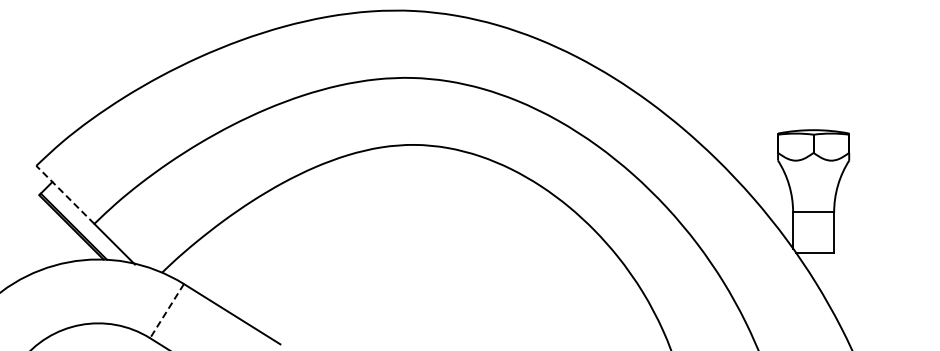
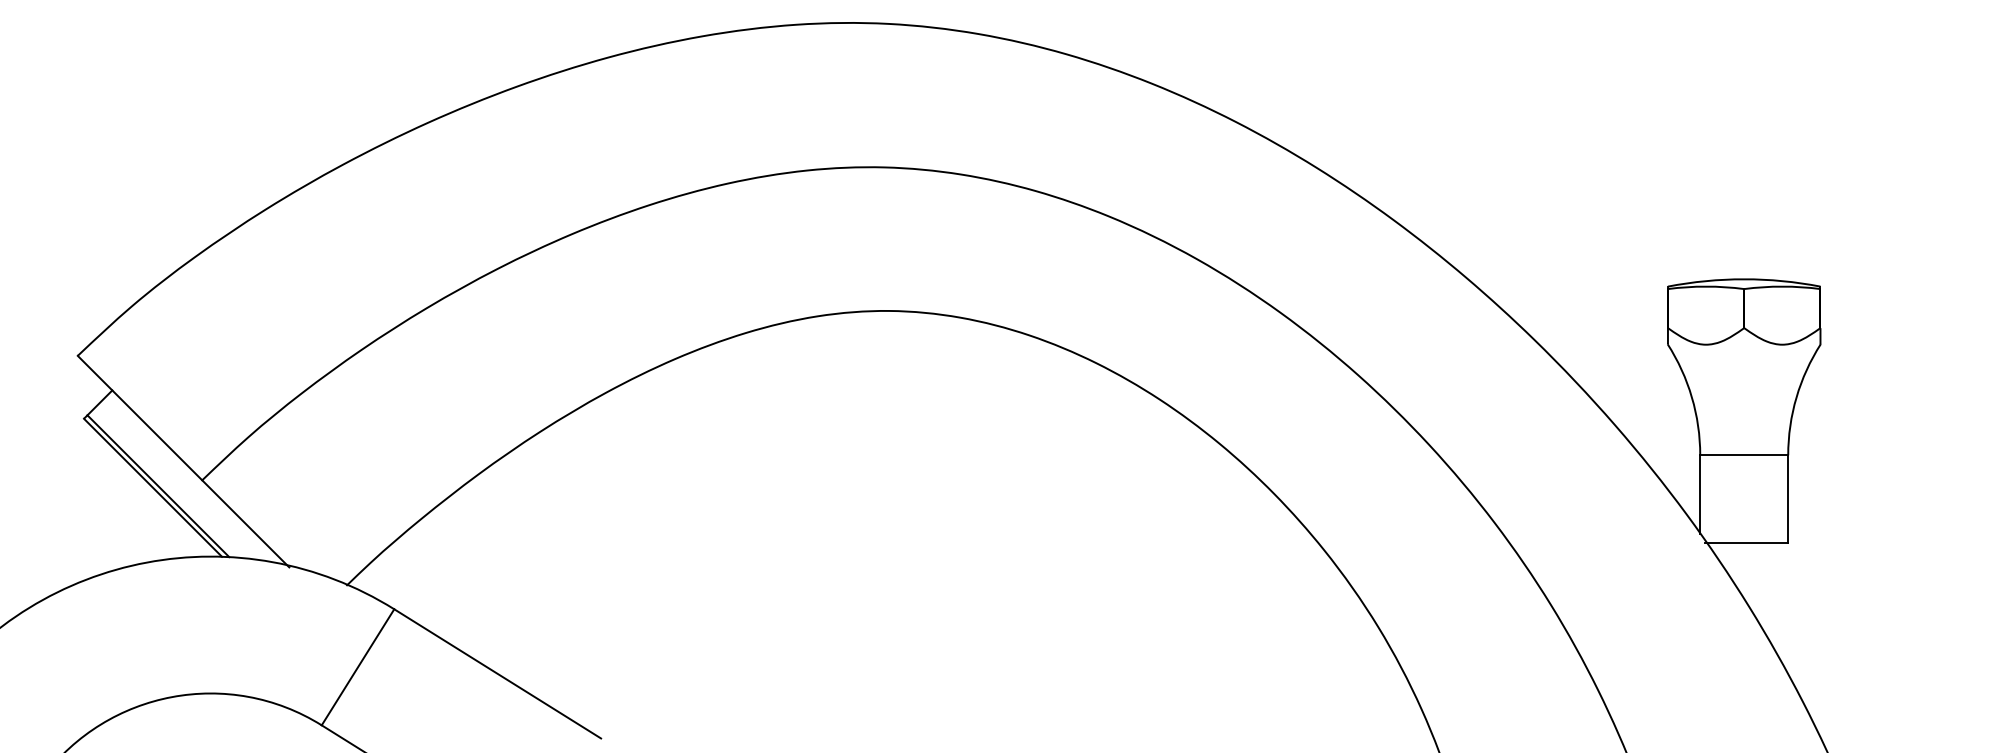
line: (65, 194) -> (140, 417), dashed -> solid
line: (167, 311) -> (358, 668), dashed -> solid

